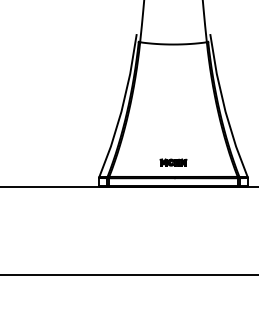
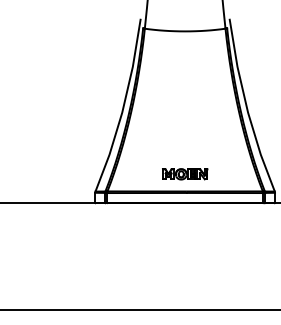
part: (173, 162) -> (185, 174), size x1.43

